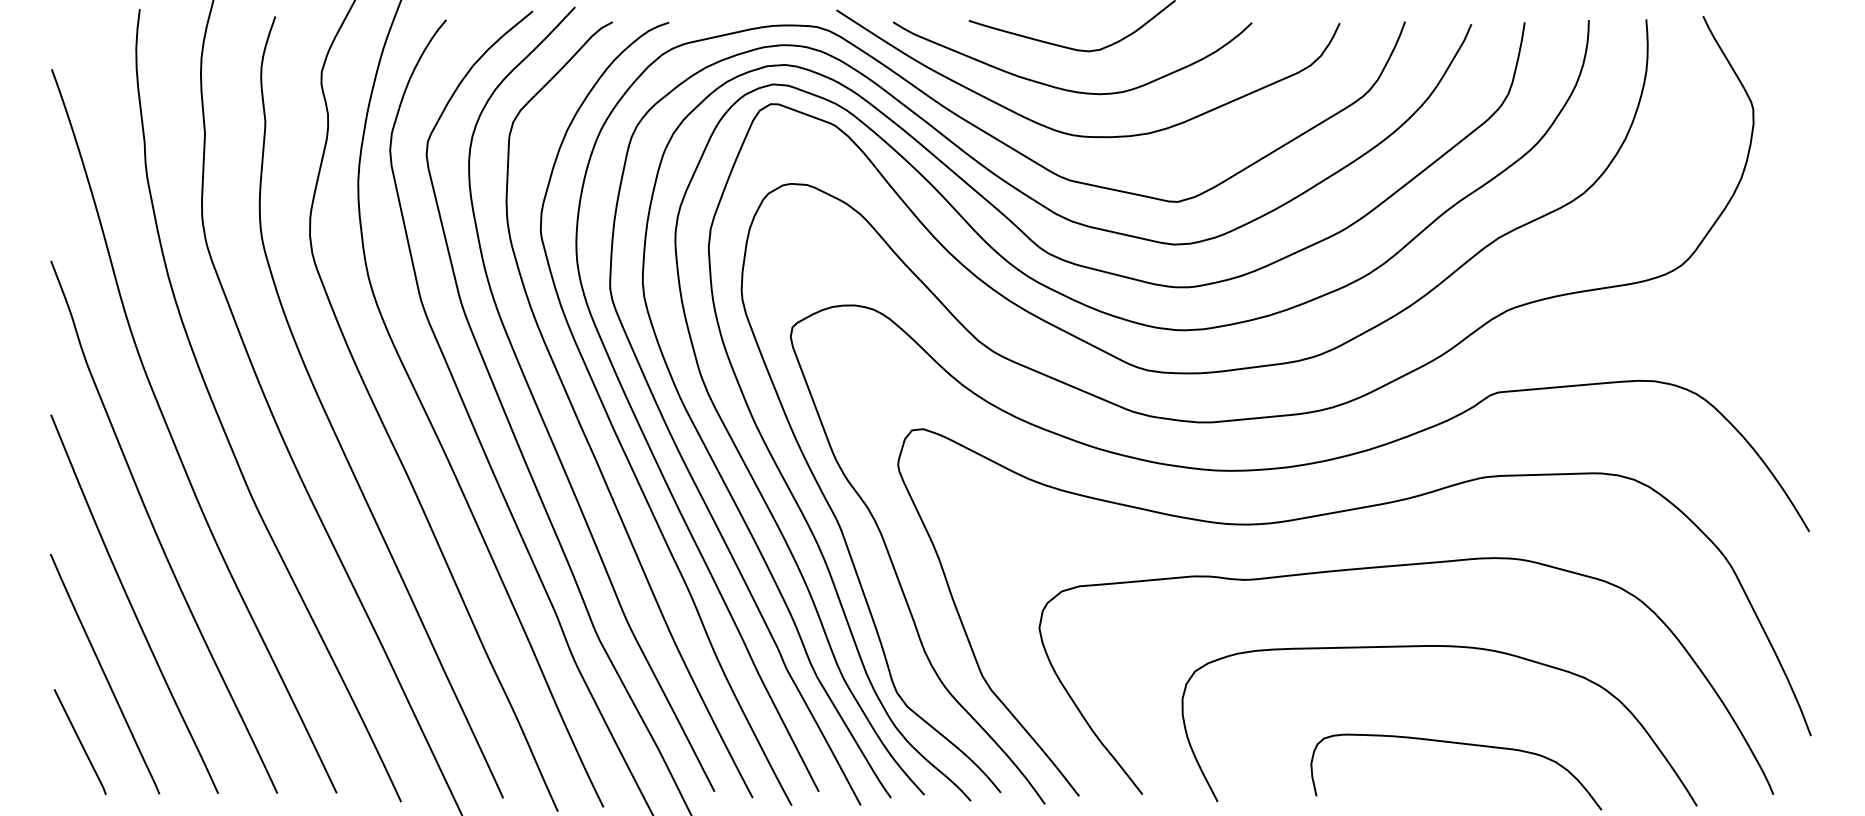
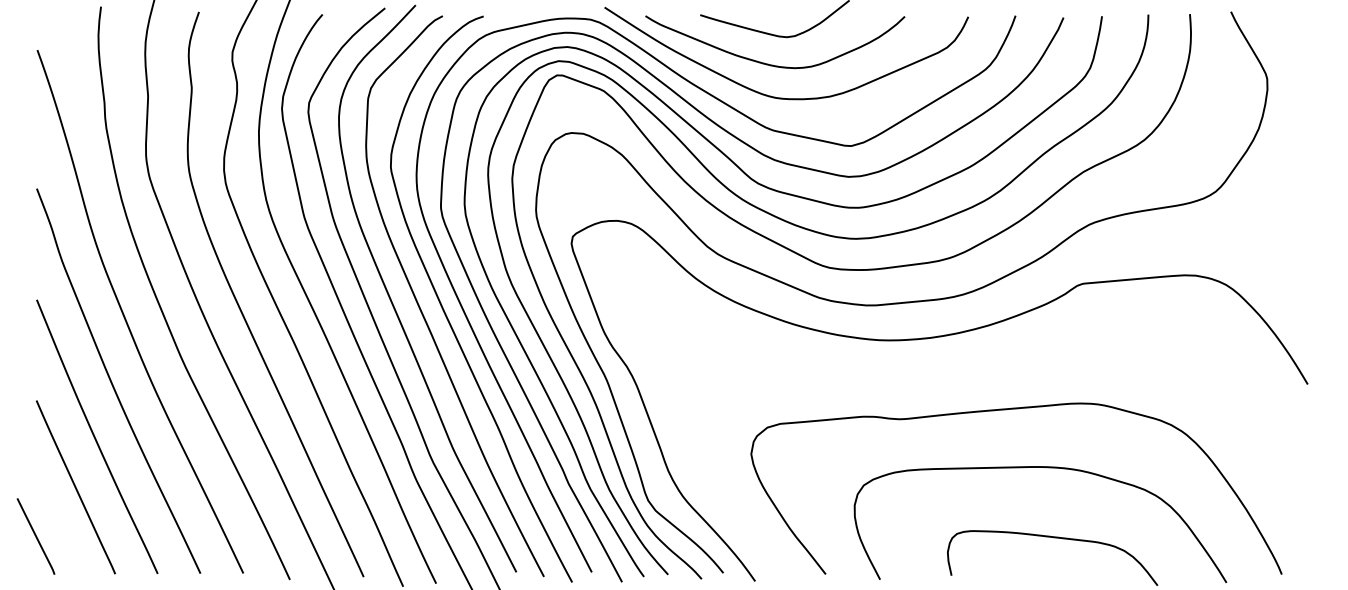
curve: (1337, 513) -> (966, 371), removed
line: (79, 742) -> (35, 536), moved

